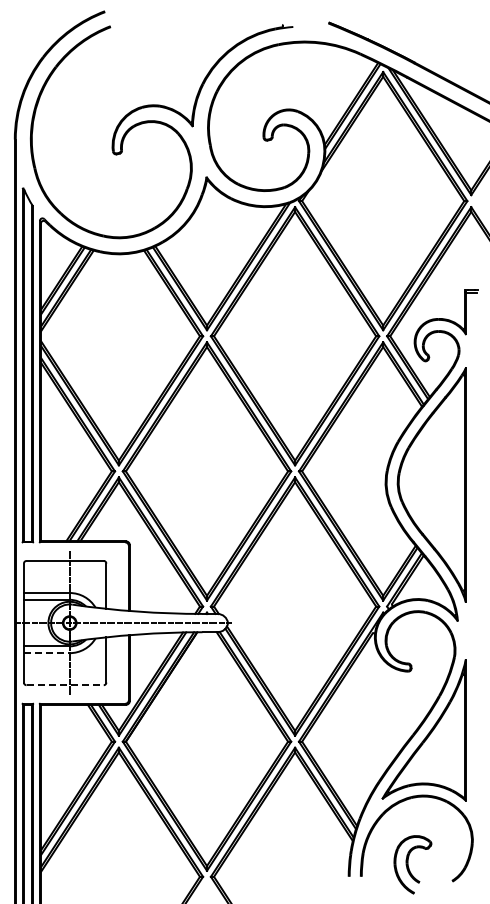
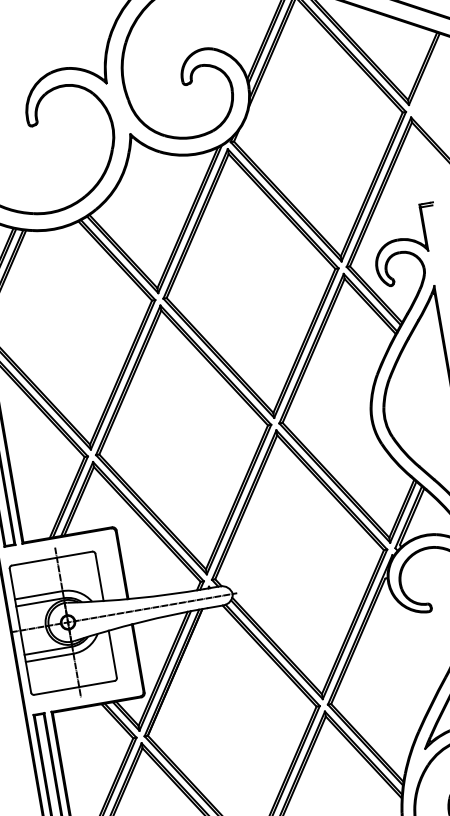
line: (46, 653) -> (49, 658), dashed -> solid
line: (65, 685) -> (74, 688), dashed -> solid

